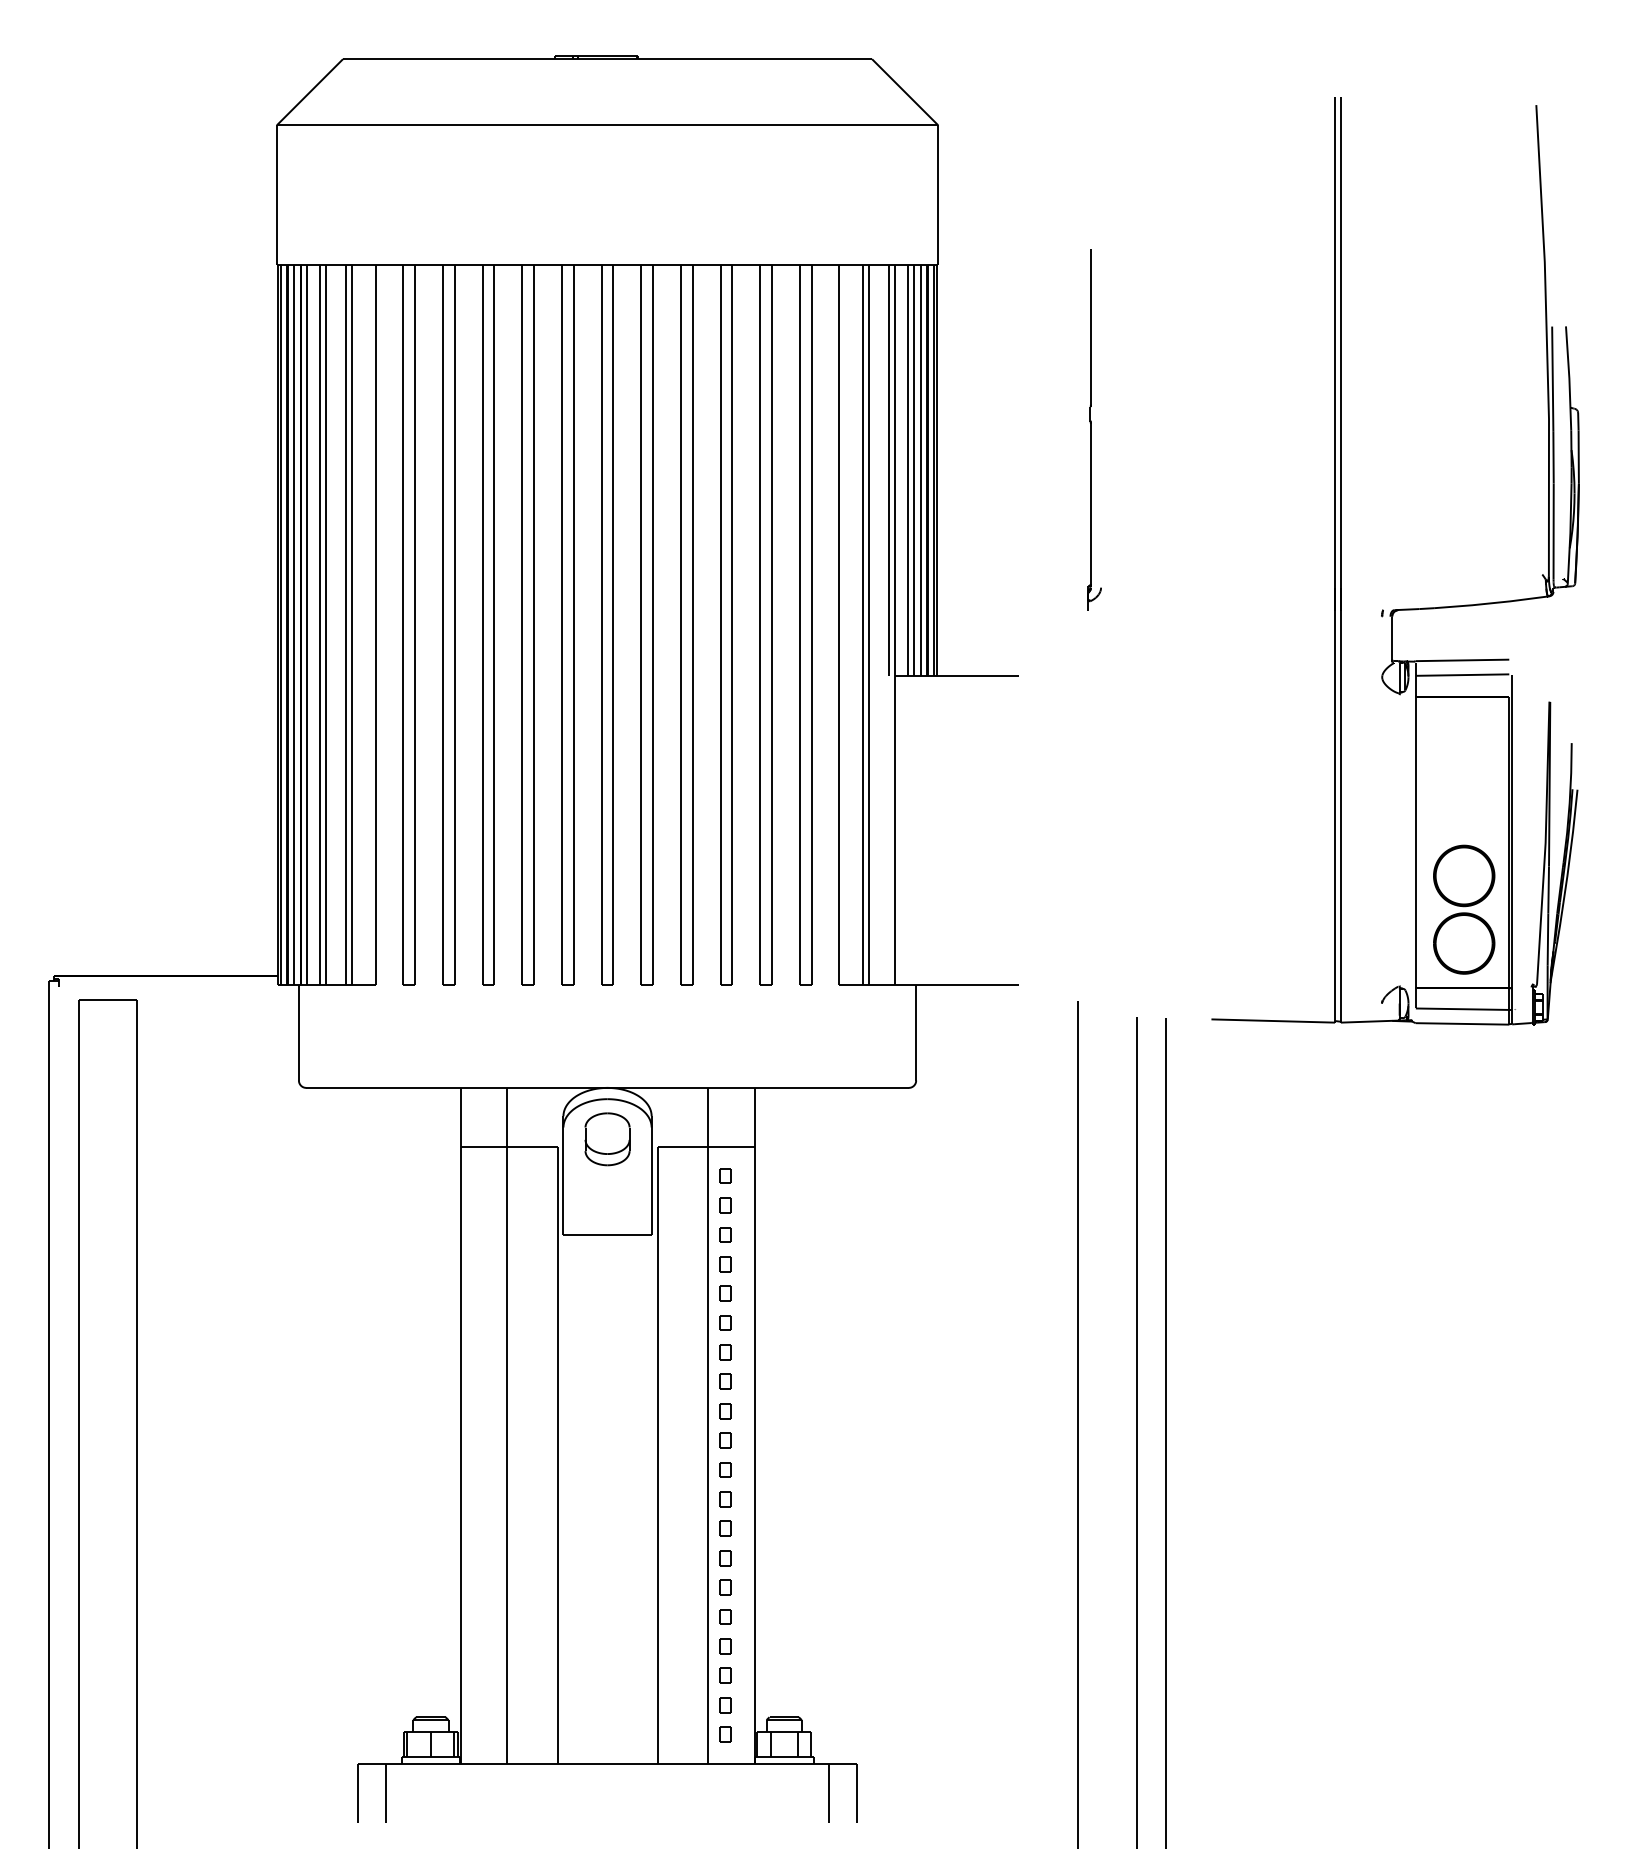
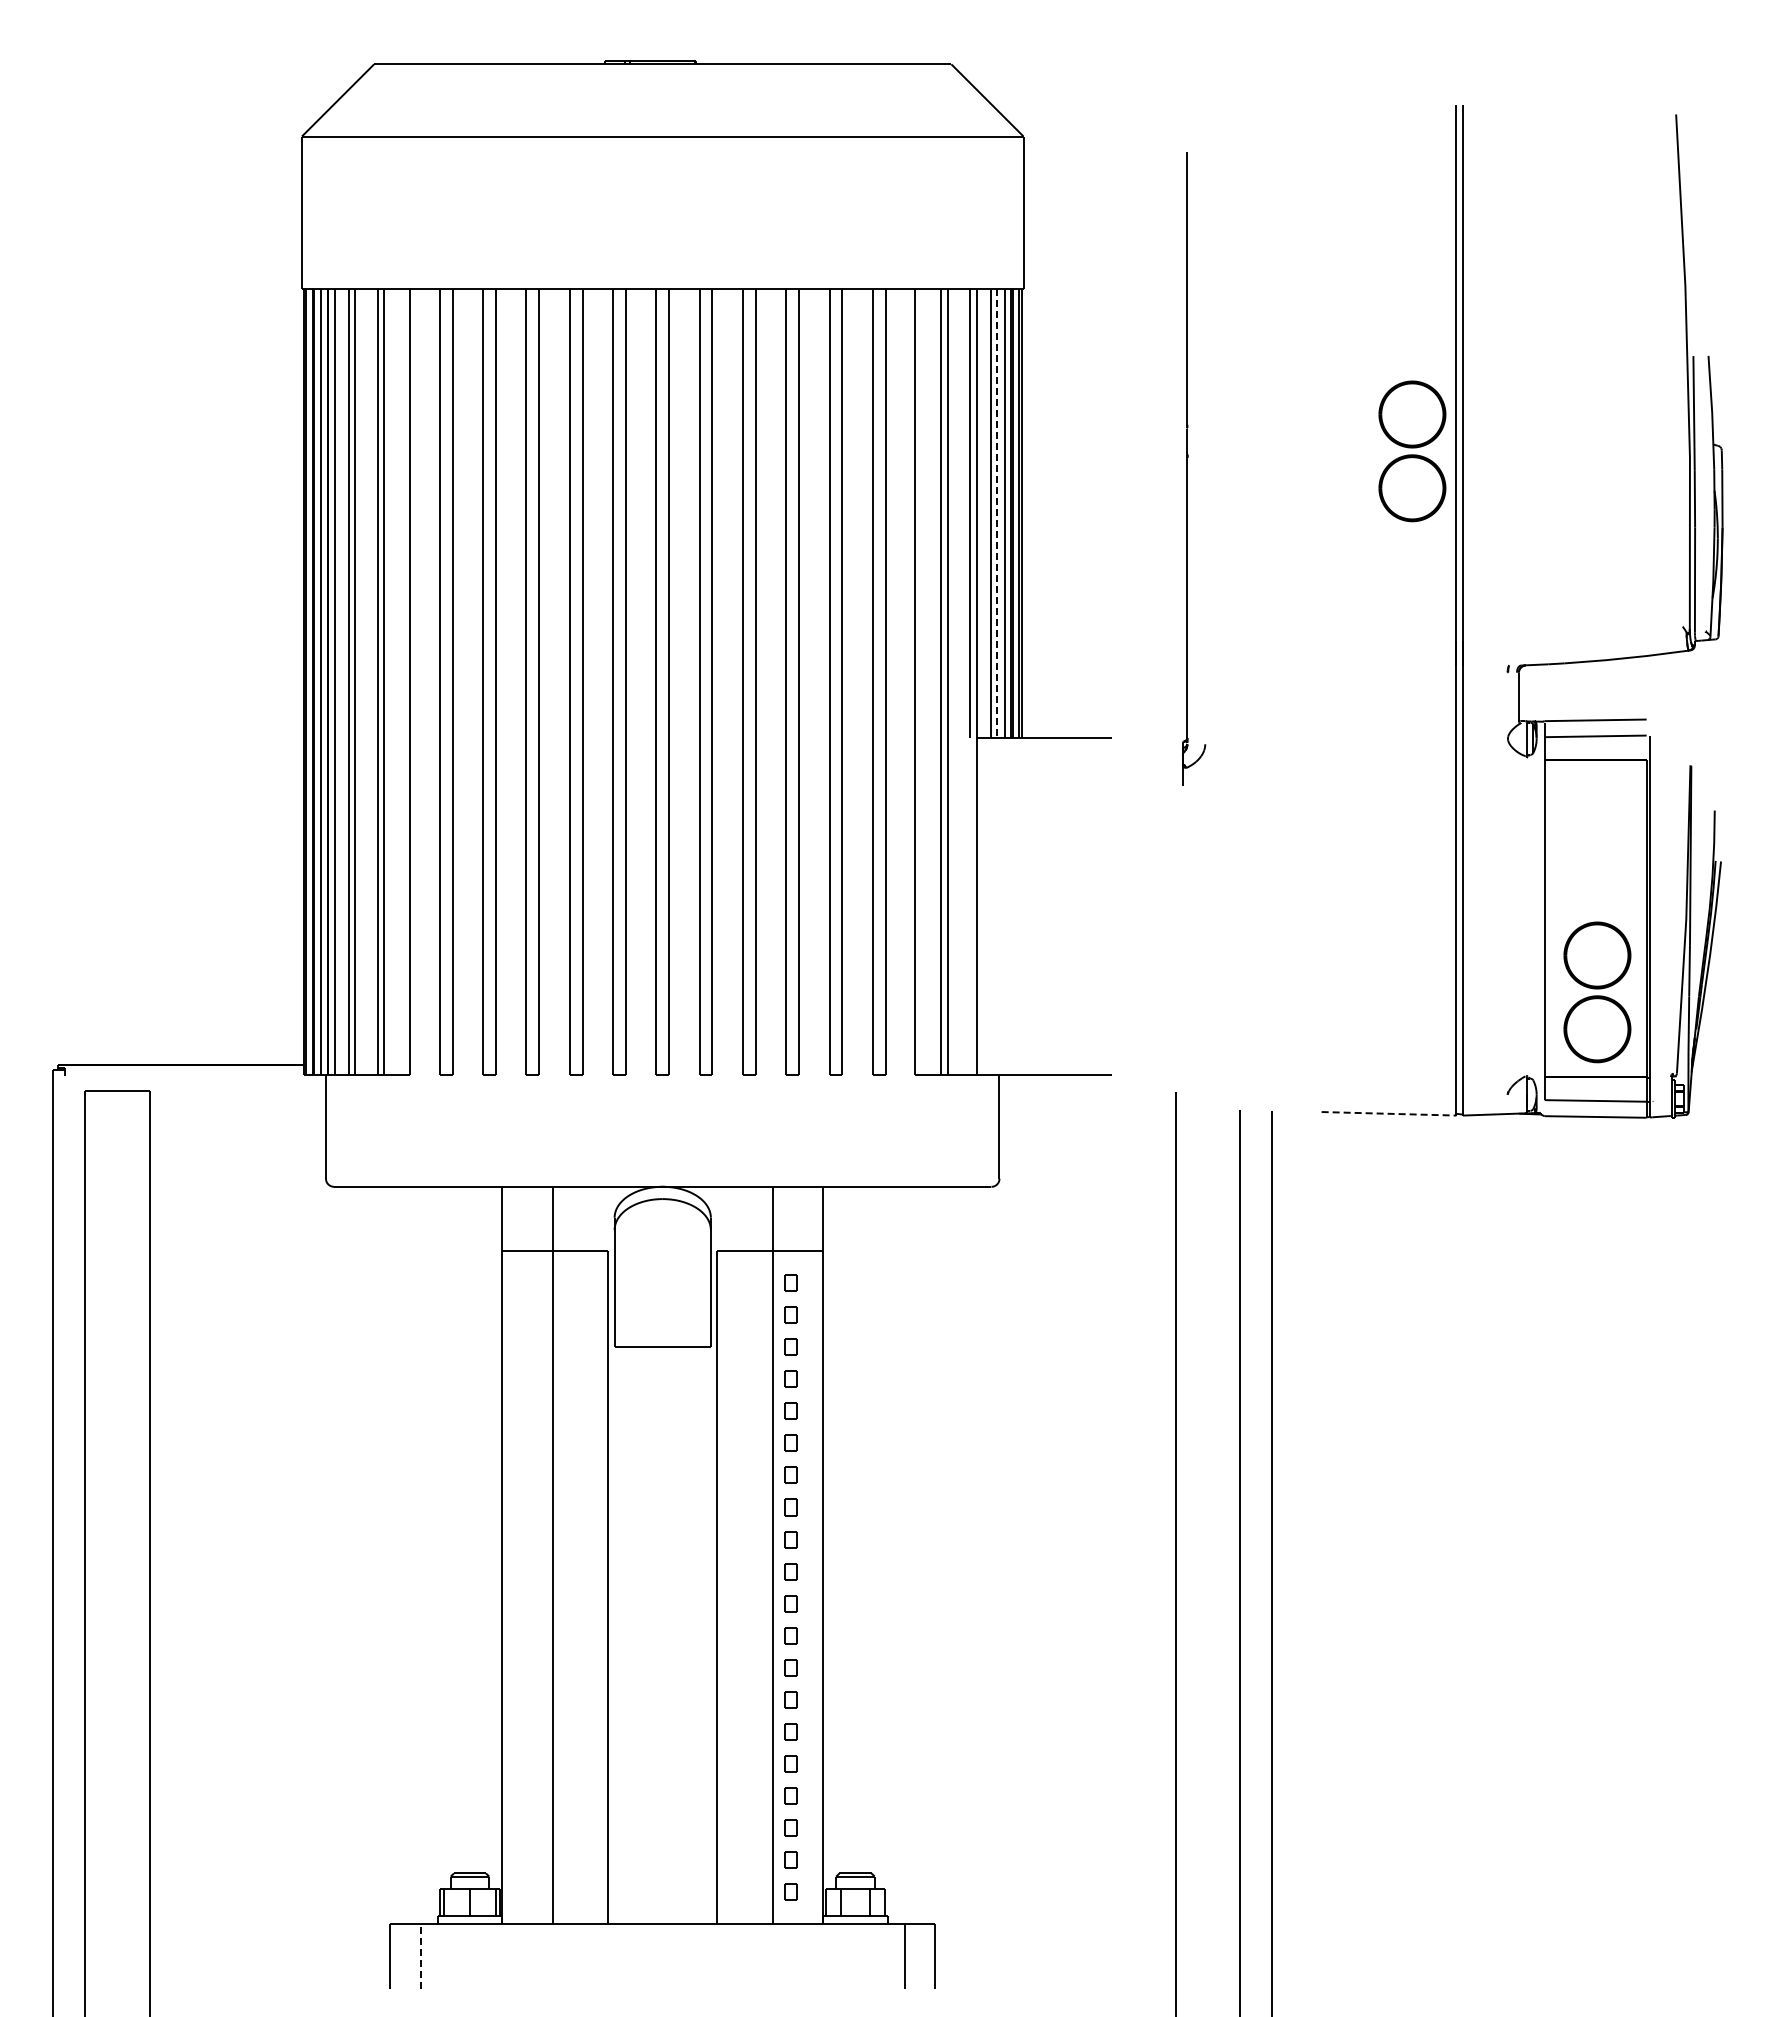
part: (1294, 414) -> (1412, 451), added
part: (1094, 429) -> (1194, 468), size x1.6
line: (914, 470) -> (997, 513), solid -> dashed
line: (1273, 1020) -> (1389, 1113), solid -> dashed
part: (607, 1138) -> (662, 1242), removed
line: (385, 1792) -> (420, 1955), solid -> dashed

